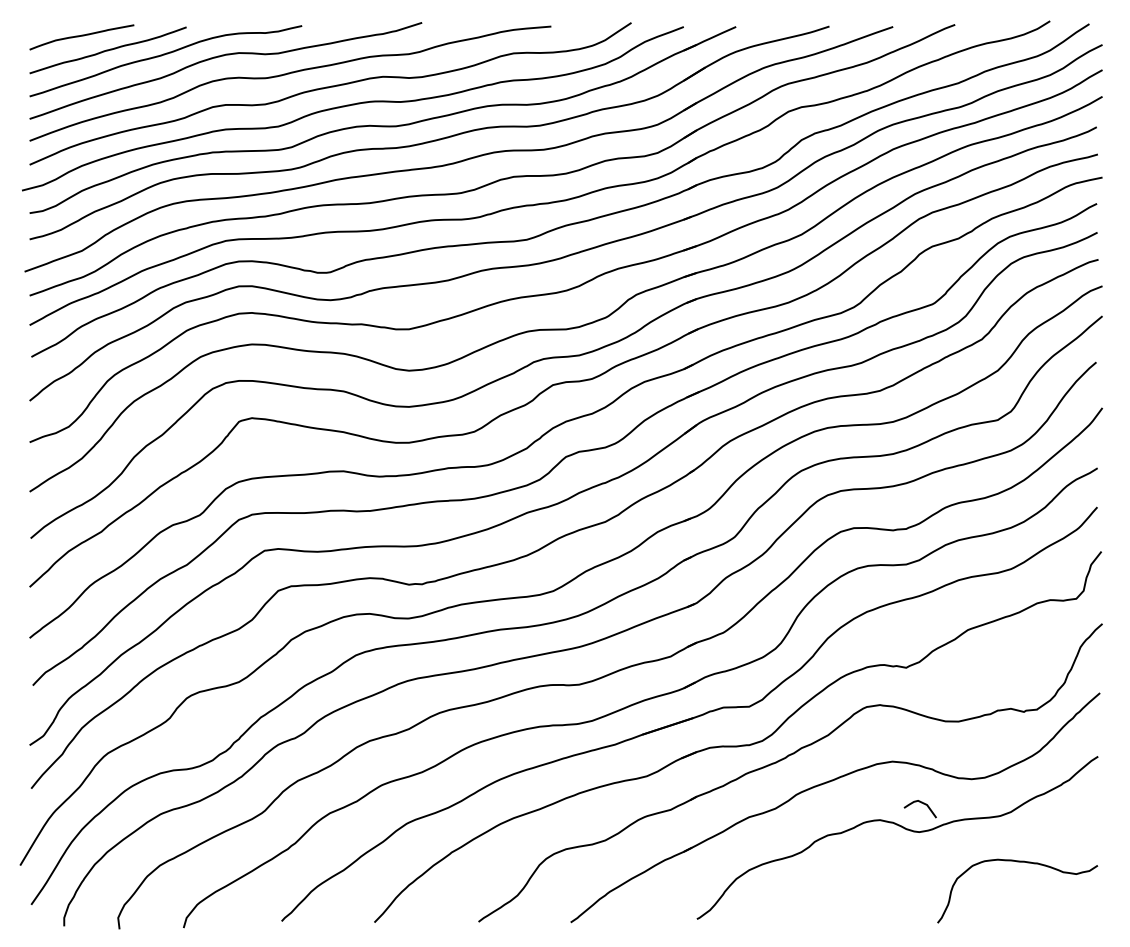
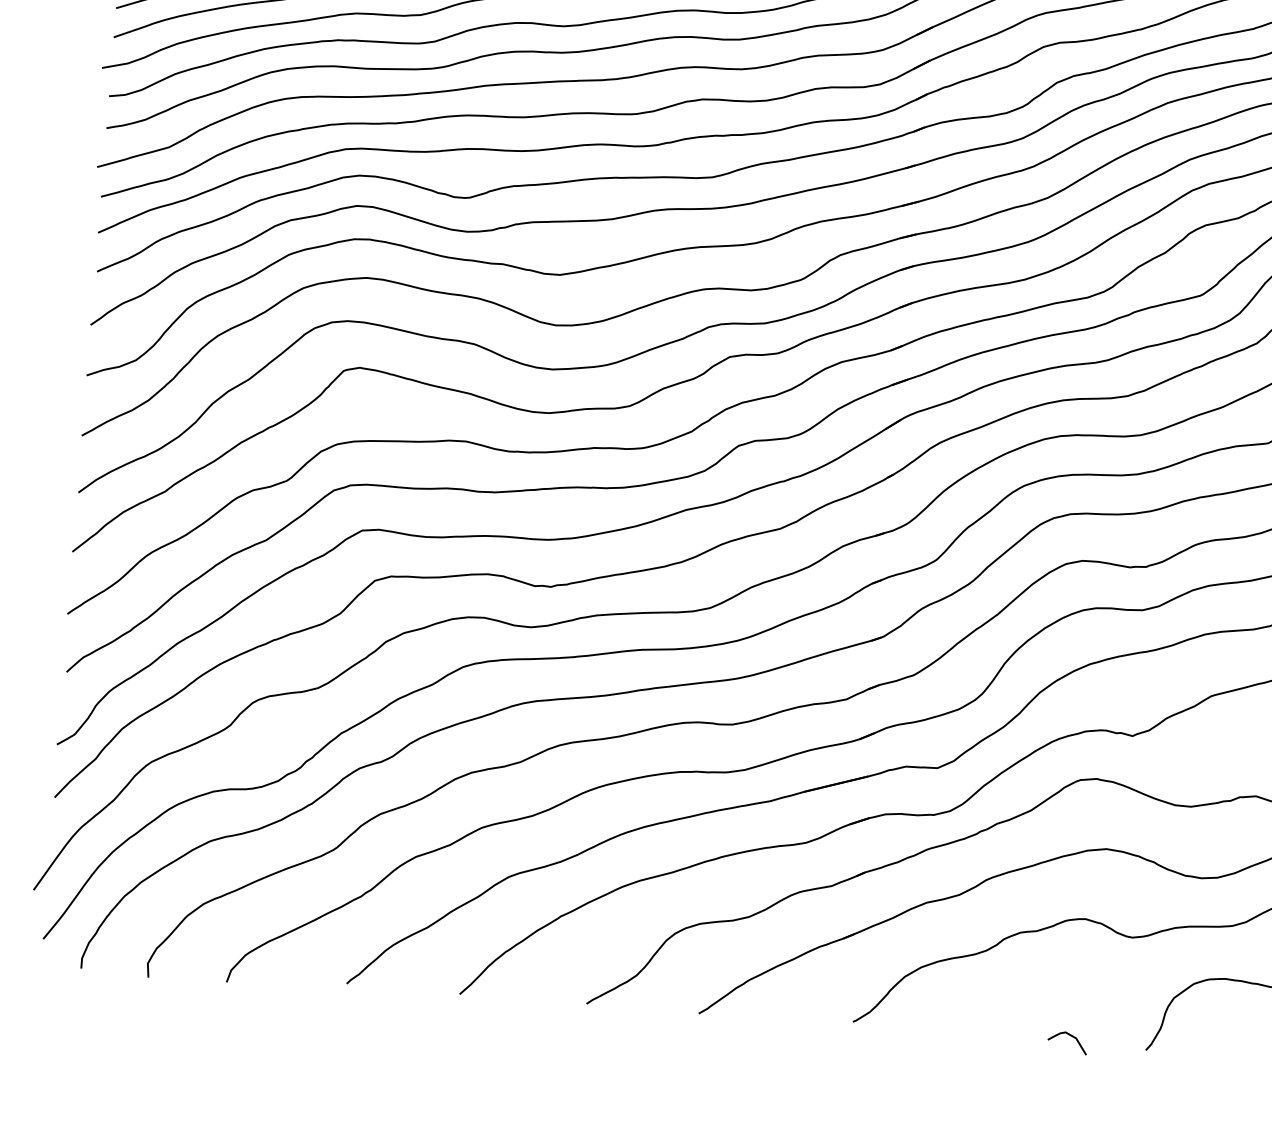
curve: (921, 803) -> (1069, 1036), moved

